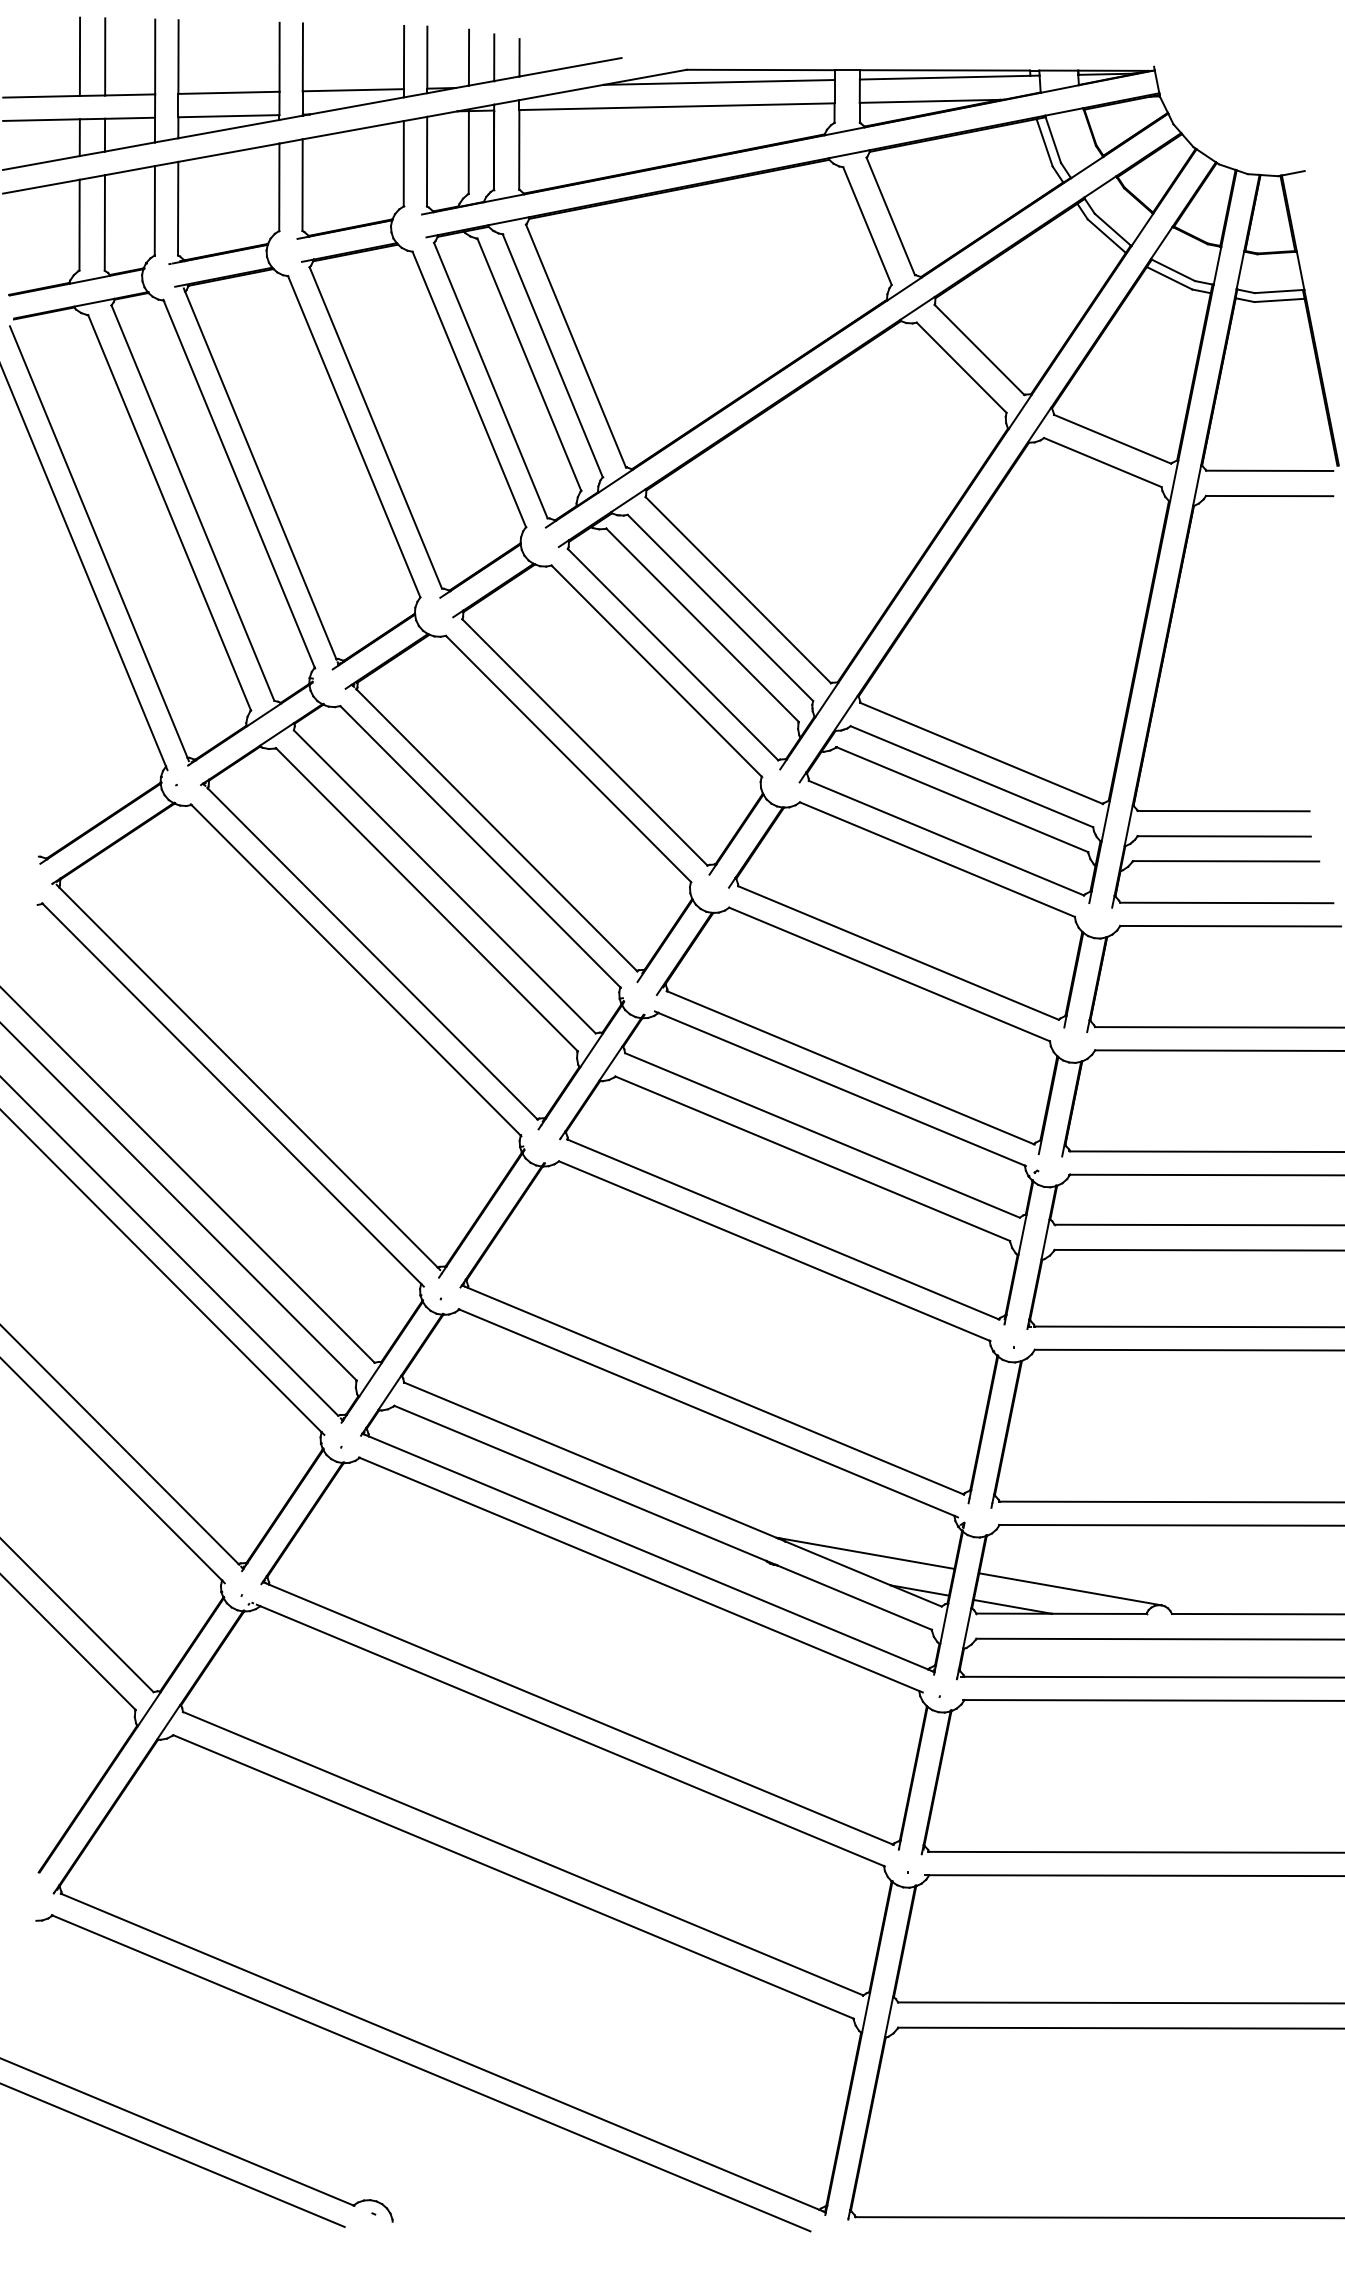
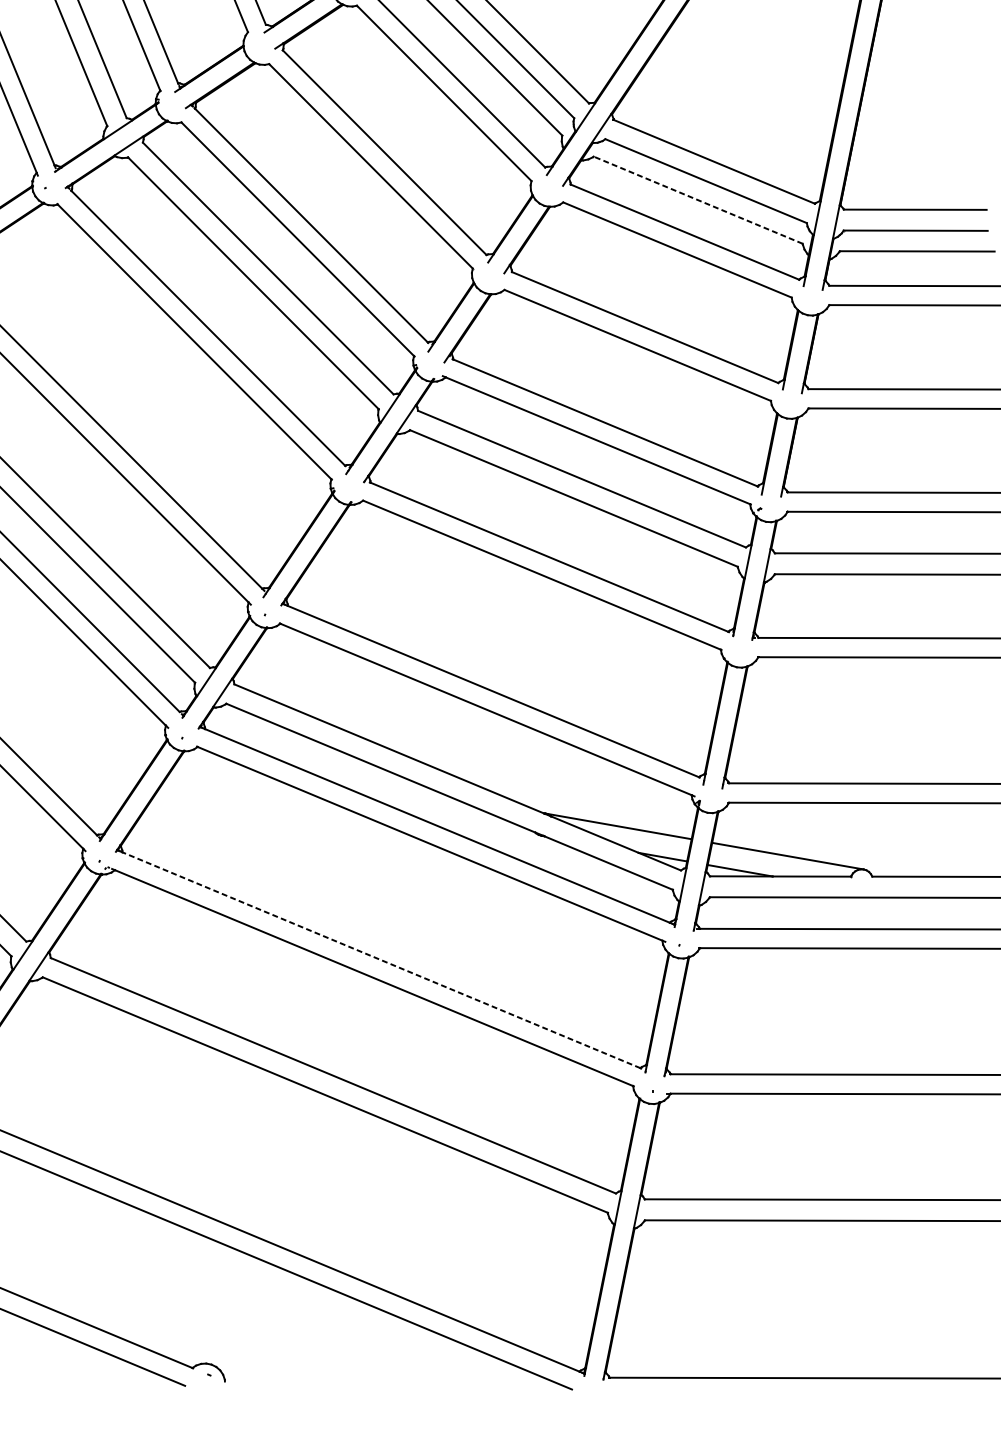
line: (961, 799) -> (697, 200), solid -> dashed
line: (581, 1714) -> (381, 960), solid -> dashed

